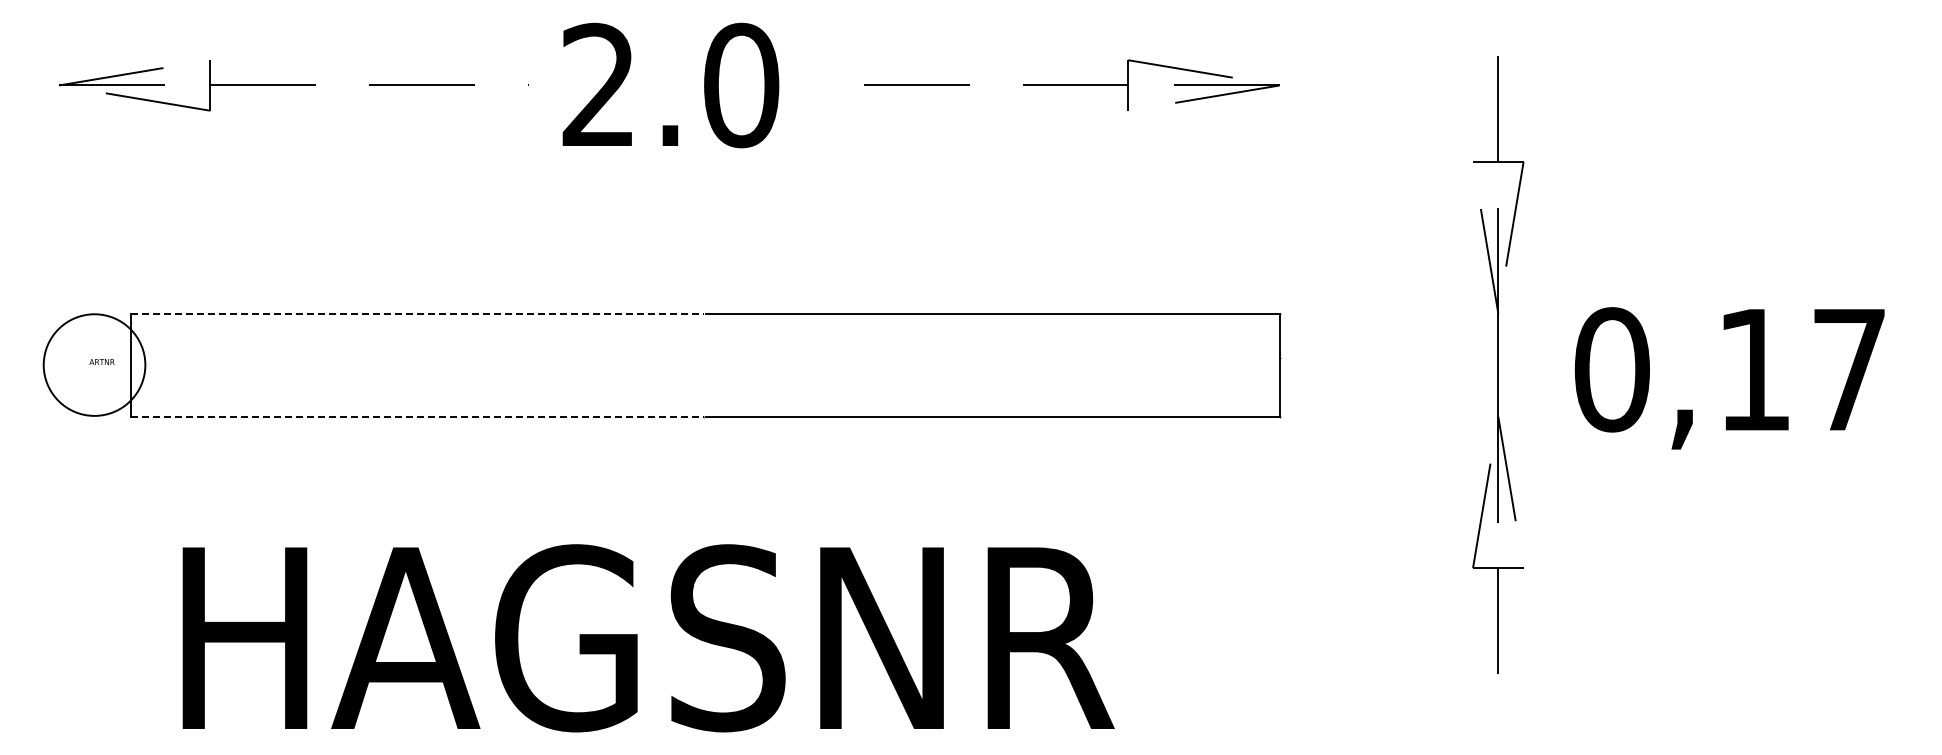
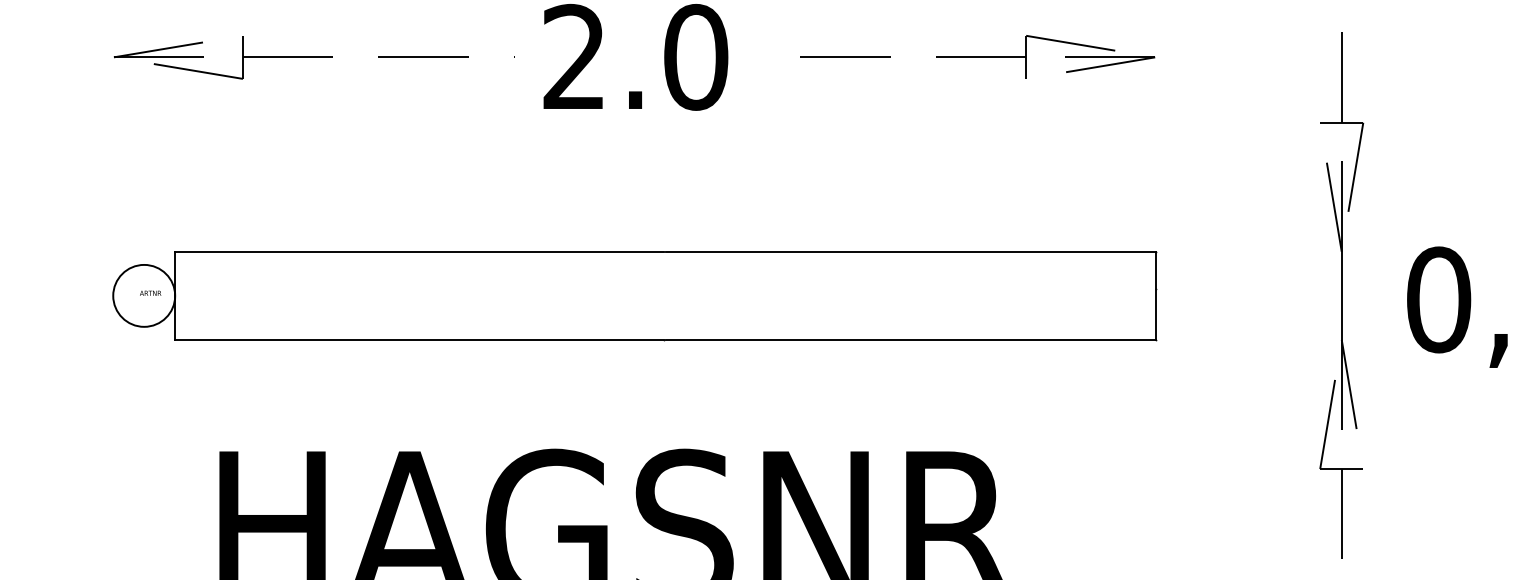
line: (417, 313) -> (419, 251), dashed -> solid
circle: (94, 364) -> (144, 295), size x0.71
line: (417, 416) -> (419, 339), dashed -> solid

